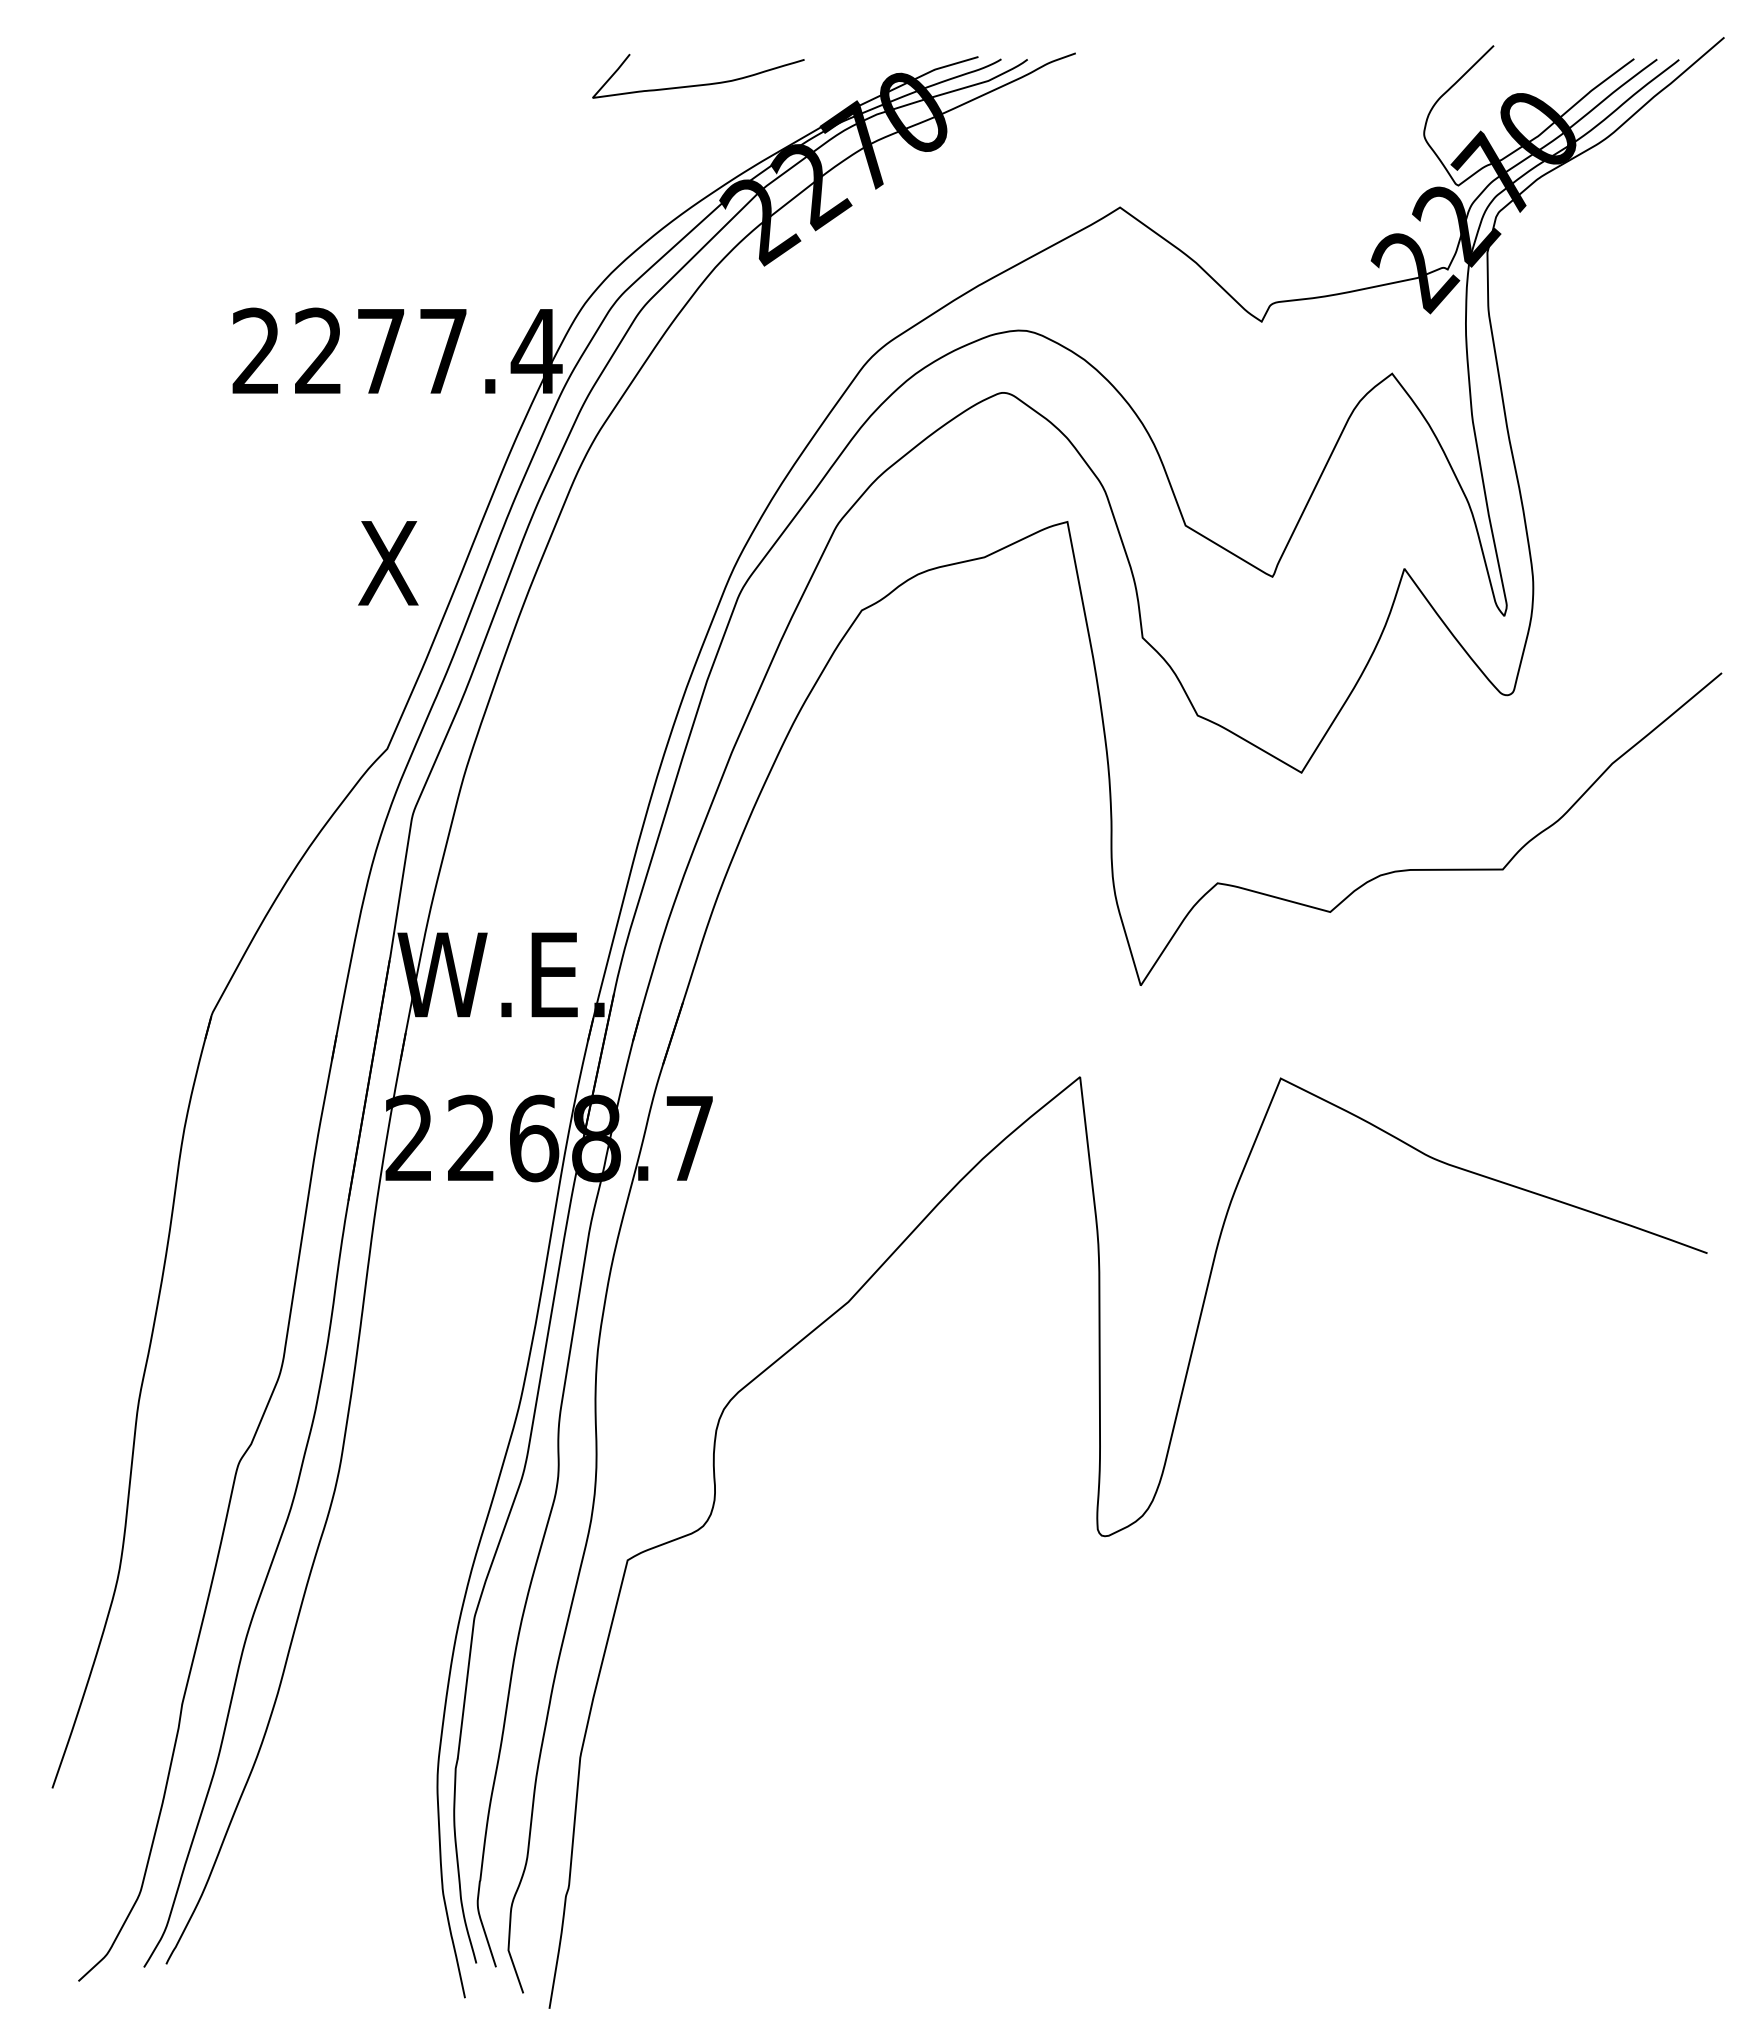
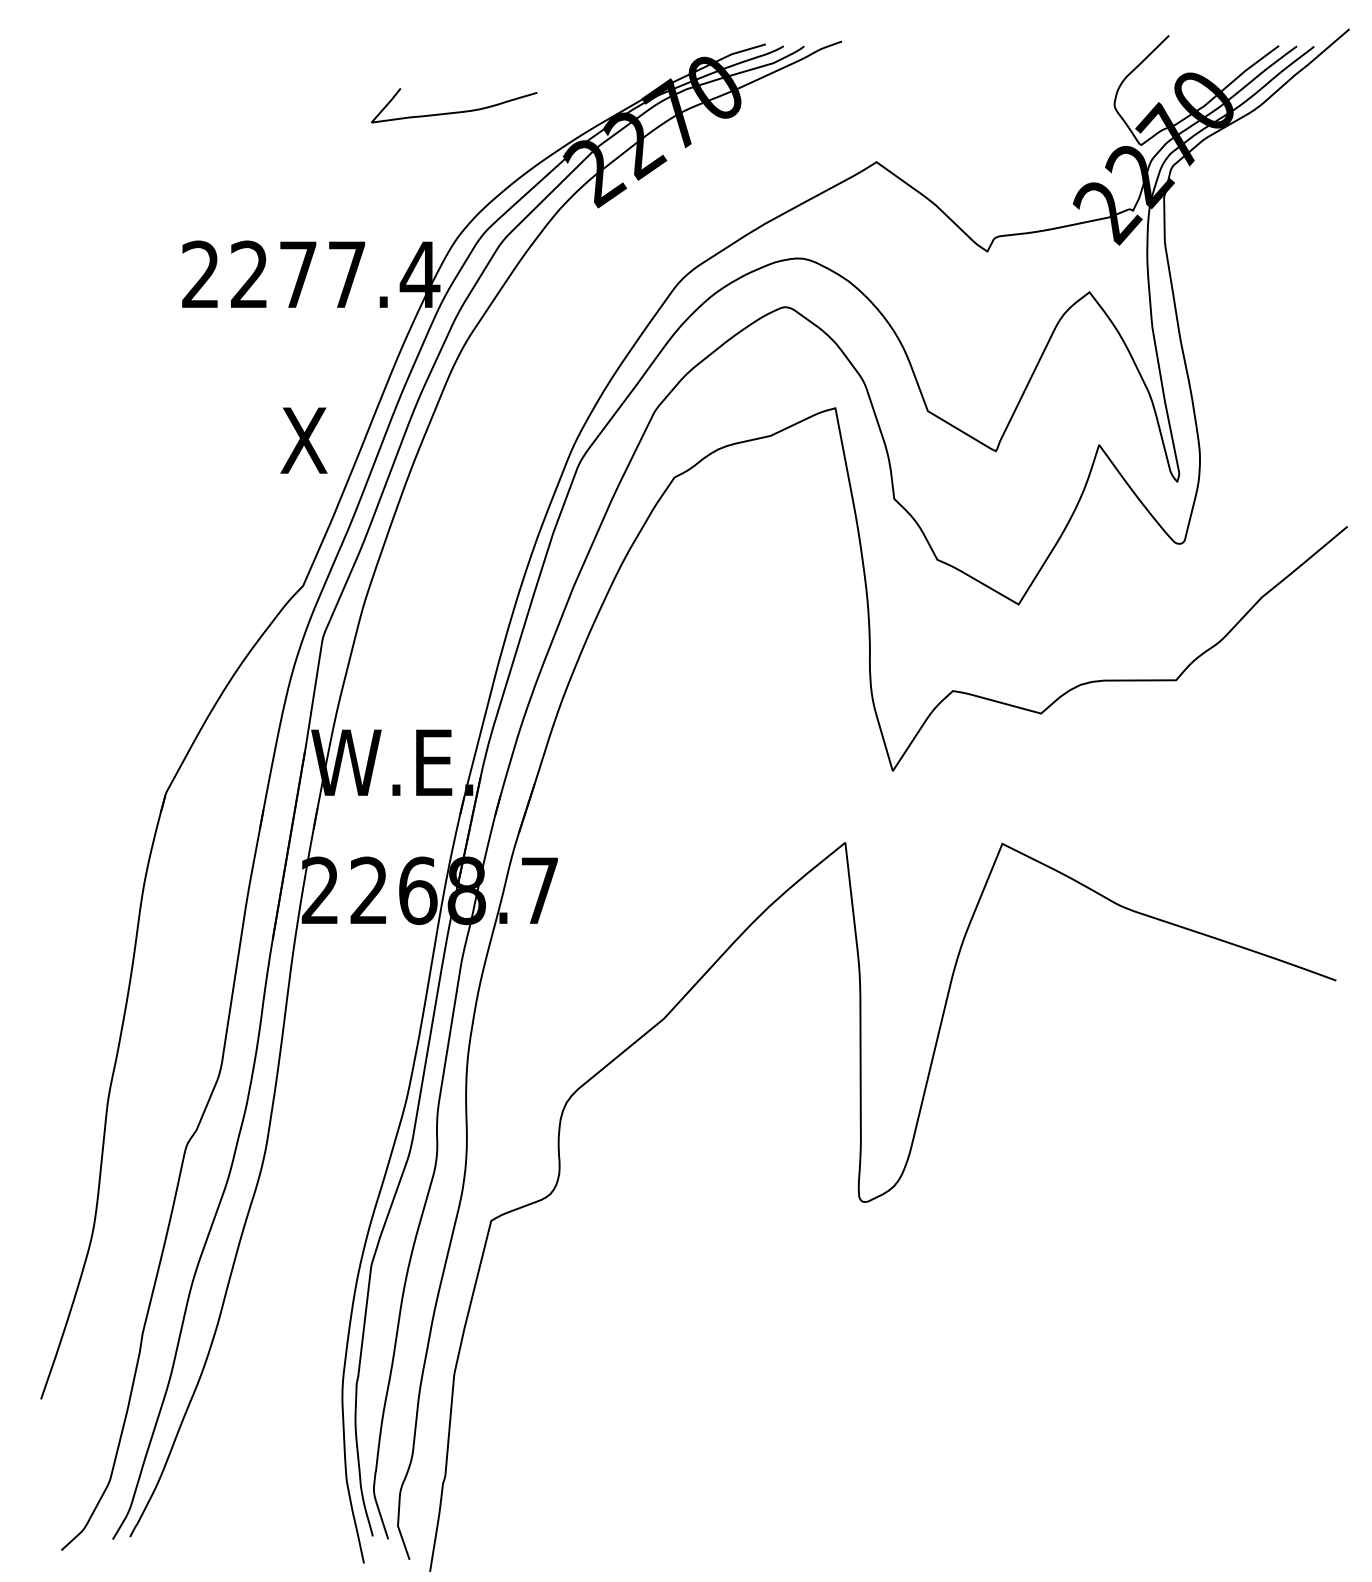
curve: (698, 84) -> (454, 112), moved

